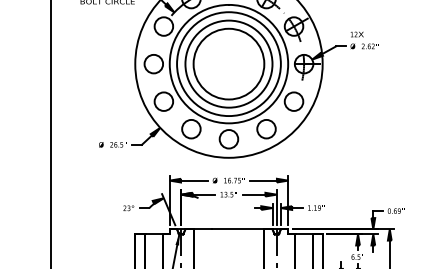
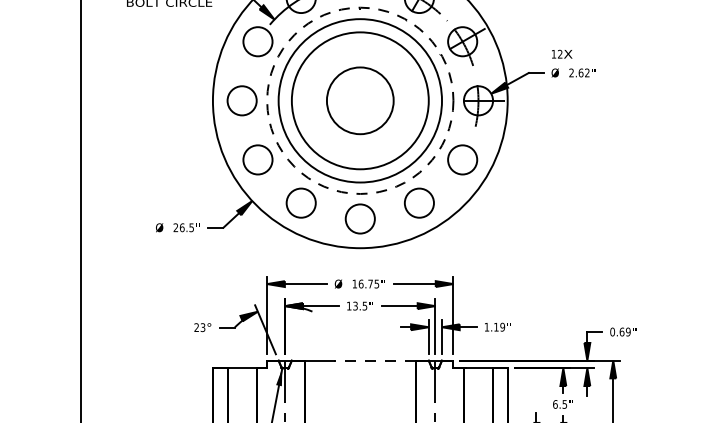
circle: (228, 63) -> (359, 99), size x0.6
circle: (228, 63) -> (359, 99), solid -> dashed
line: (237, 229) -> (373, 360), solid -> dashed

